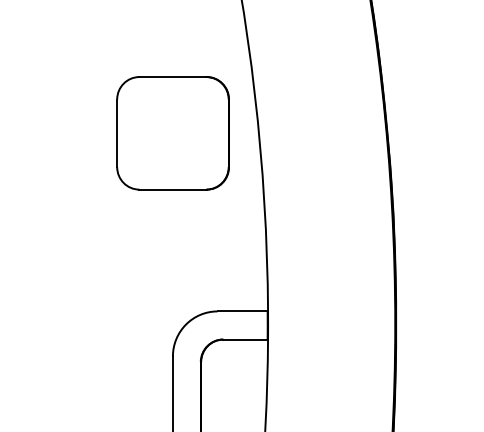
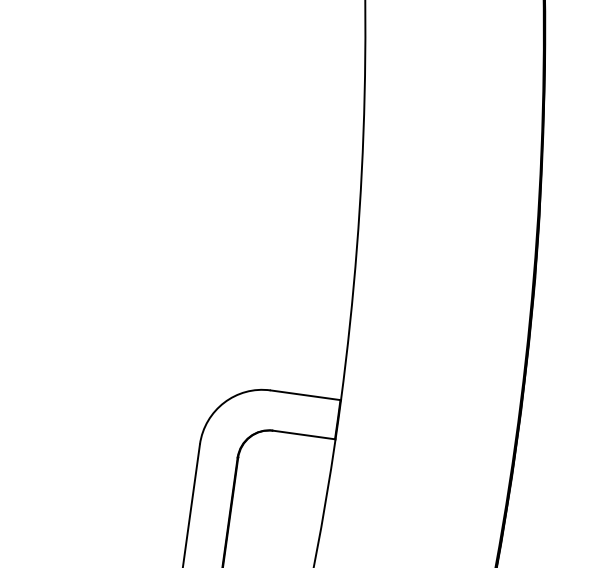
part: (172, 133) -> (242, 134), removed

